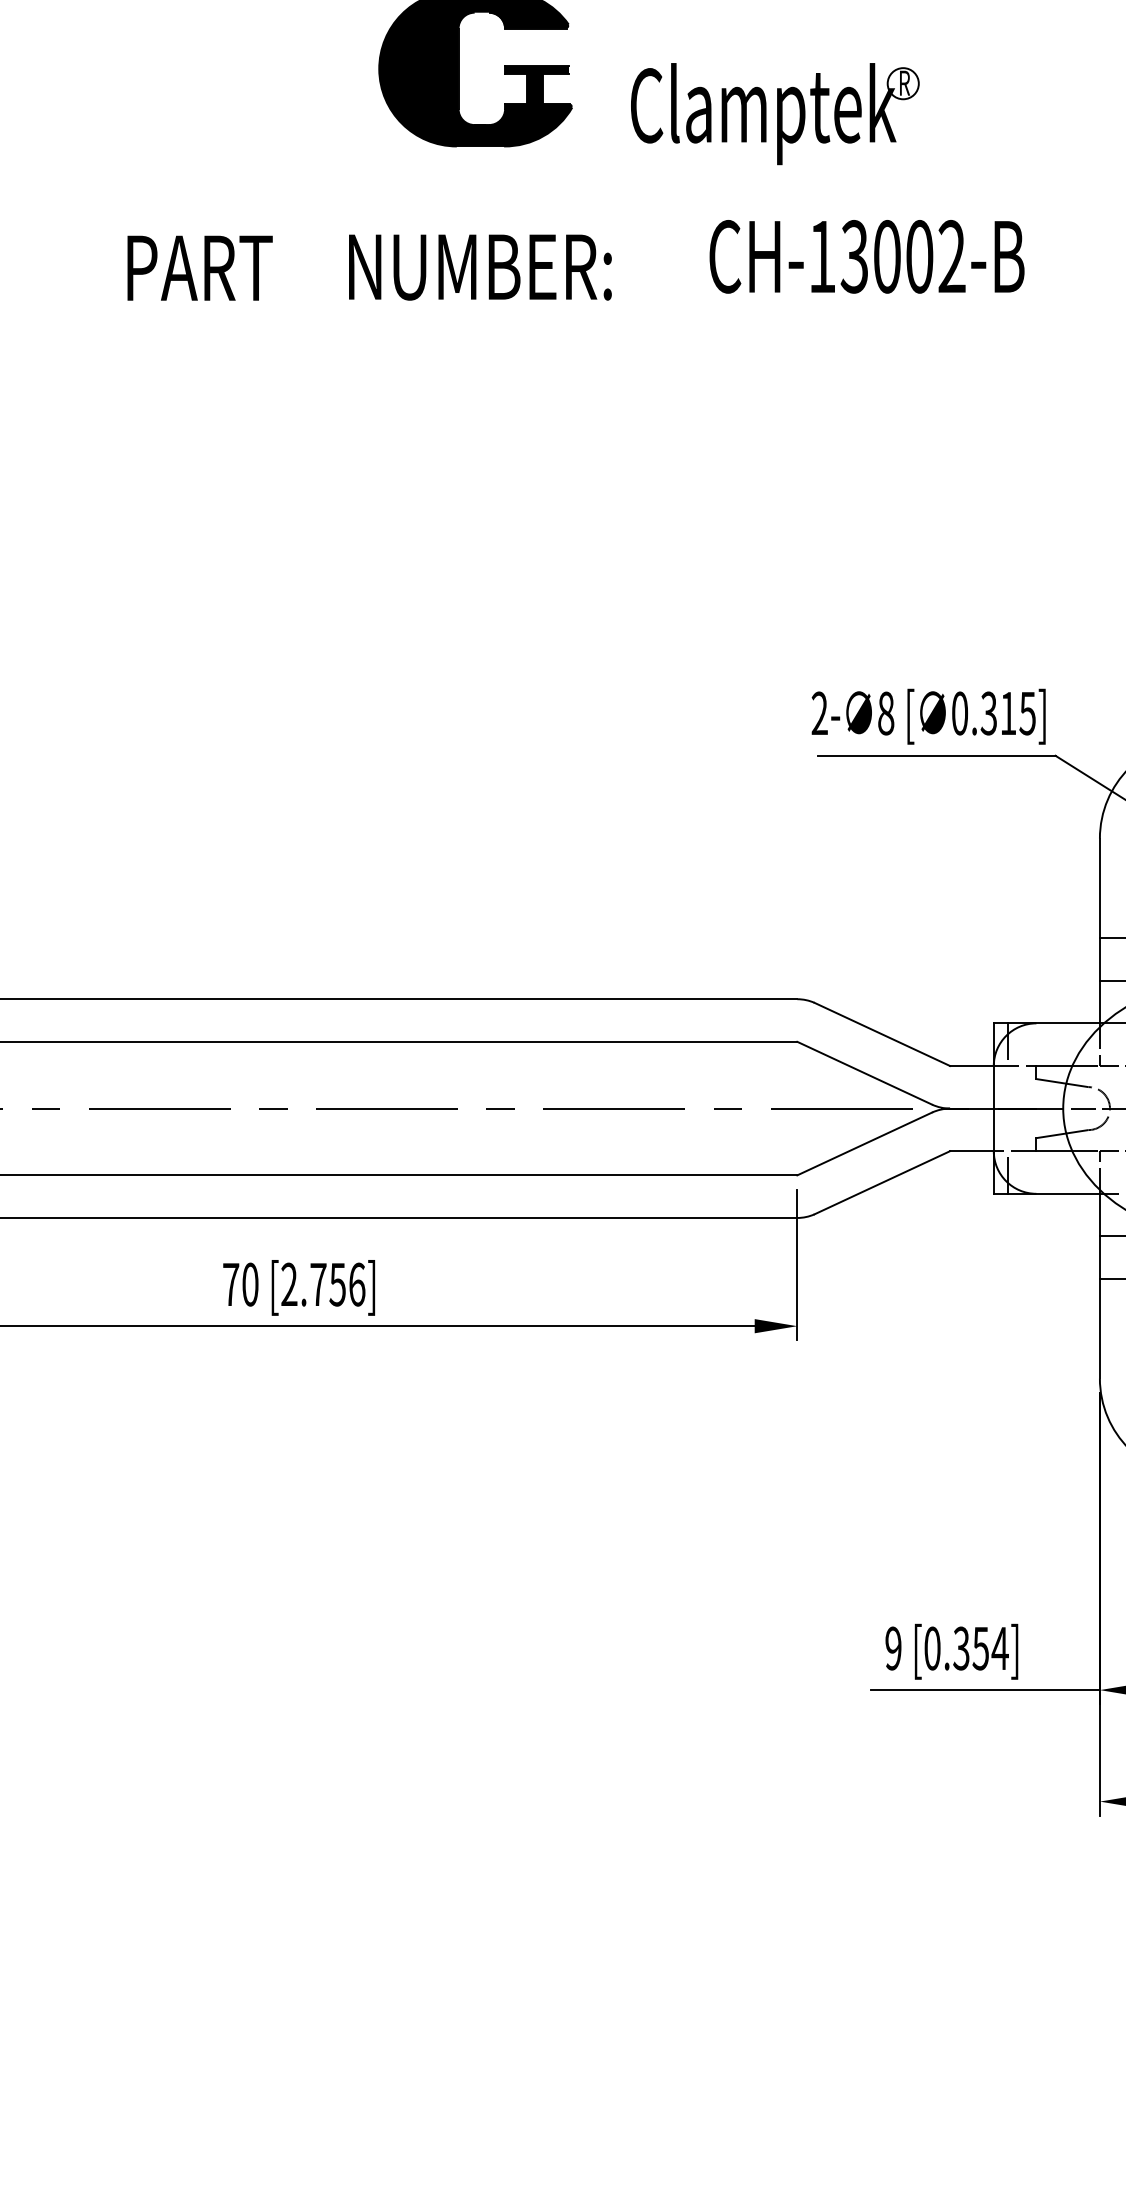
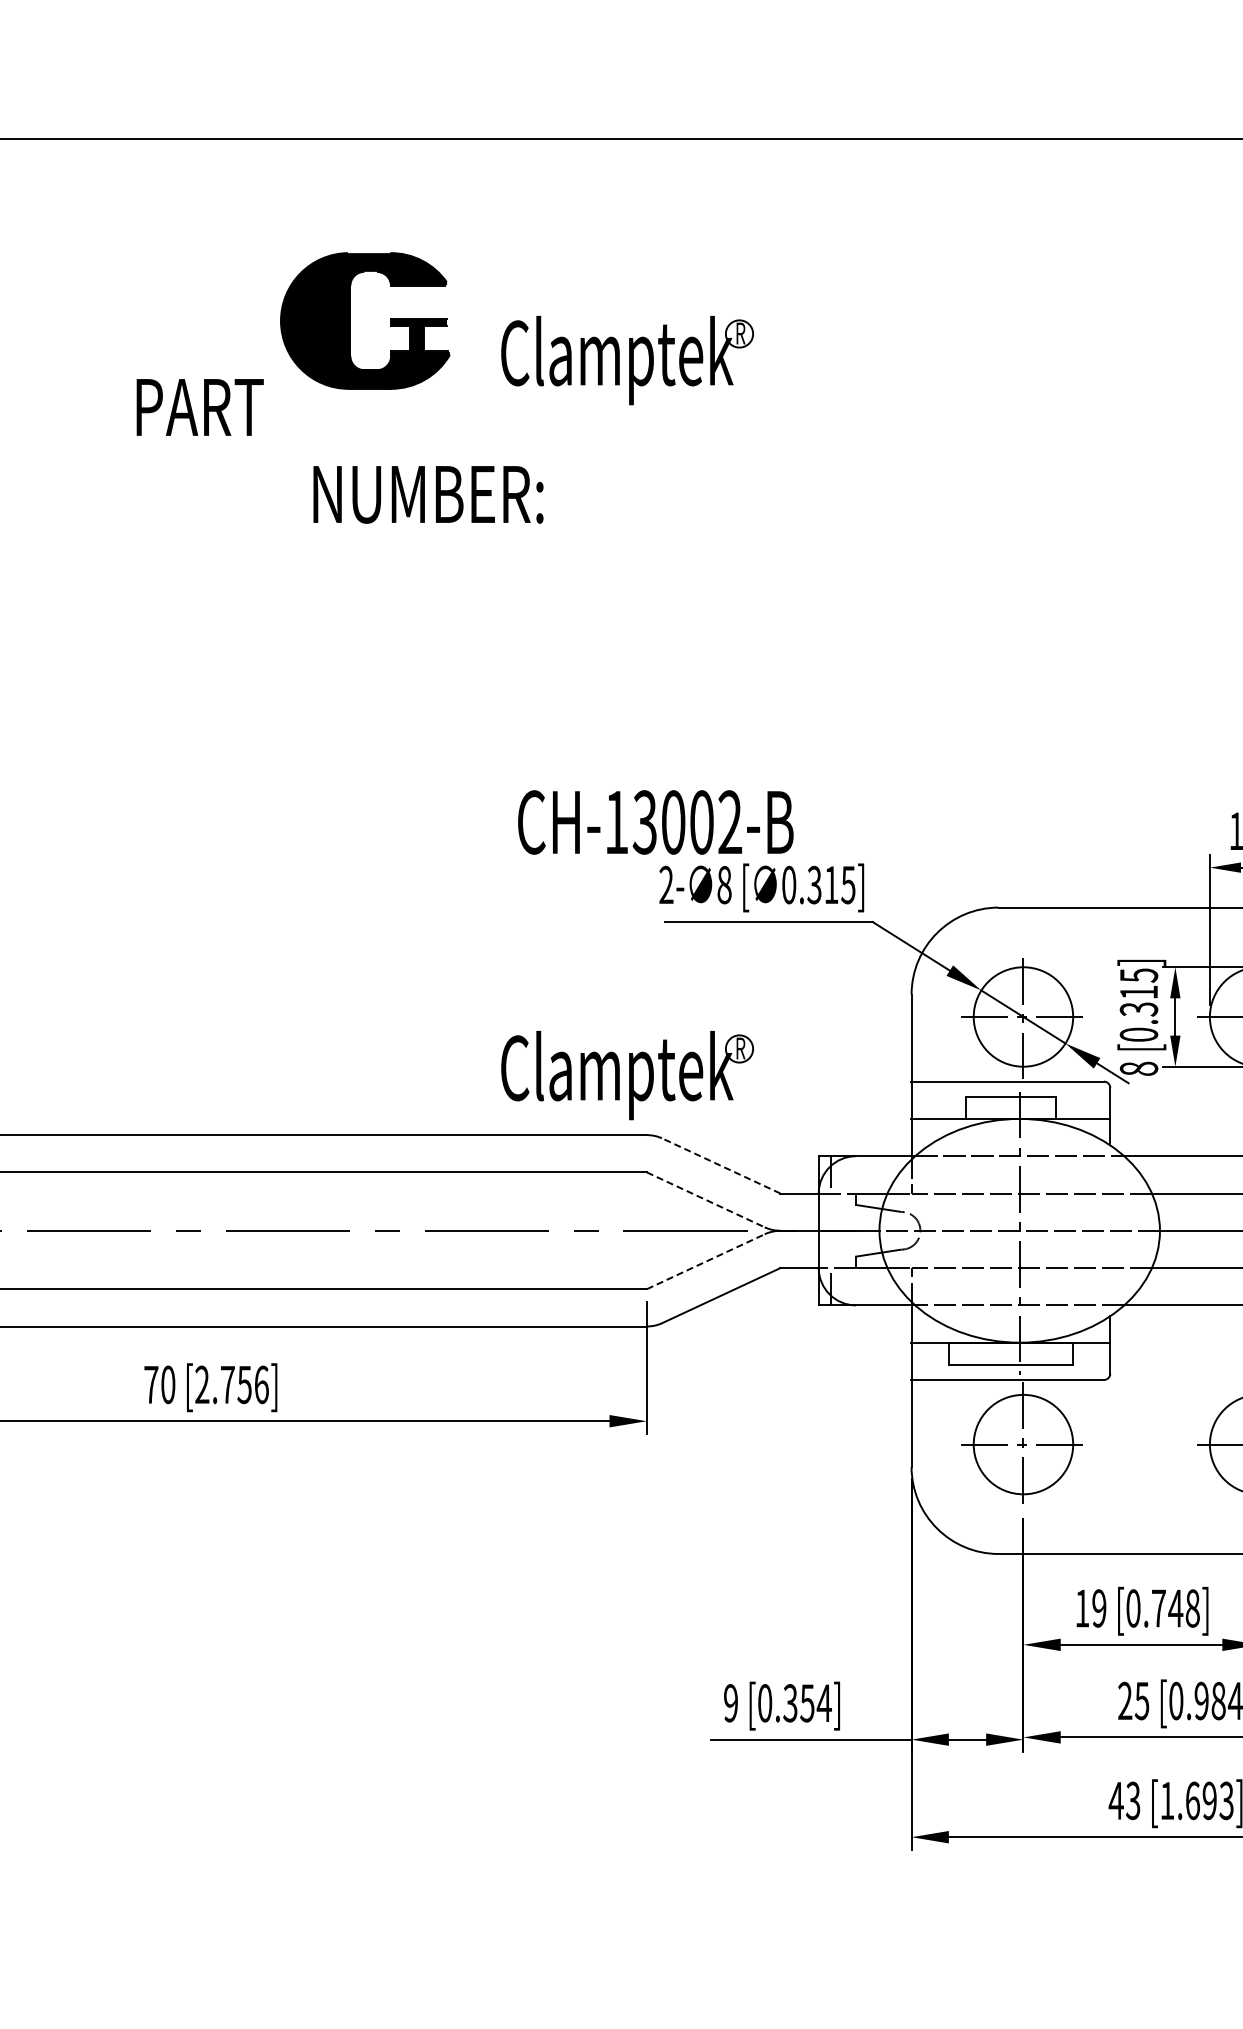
text: (866, 256) -> (655, 822), moved
text: (480, 267) -> (428, 494), moved
text: (199, 268) -> (199, 407), moved
part: (775, 931) -> (627, 1075), added
line: (881, 1033) -> (720, 1165), solid -> dashed
line: (865, 1073) -> (706, 1200), solid -> dashed
line: (865, 1143) -> (706, 1261), solid -> dashed

